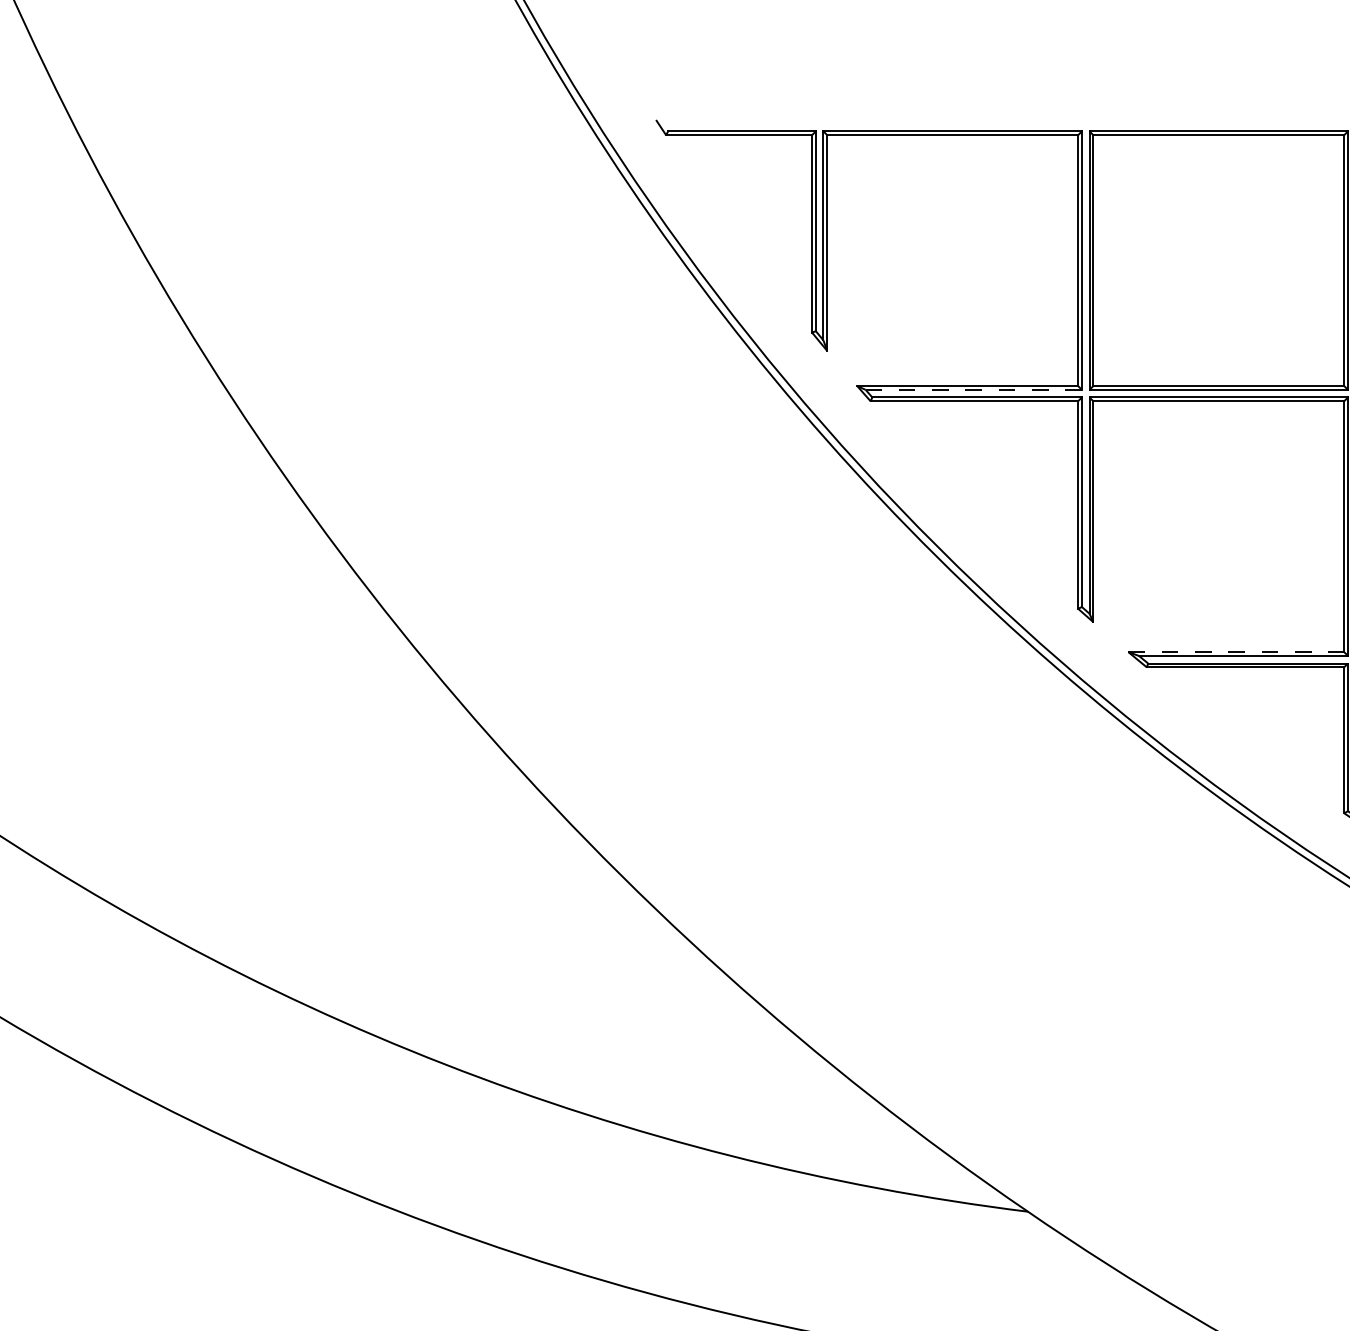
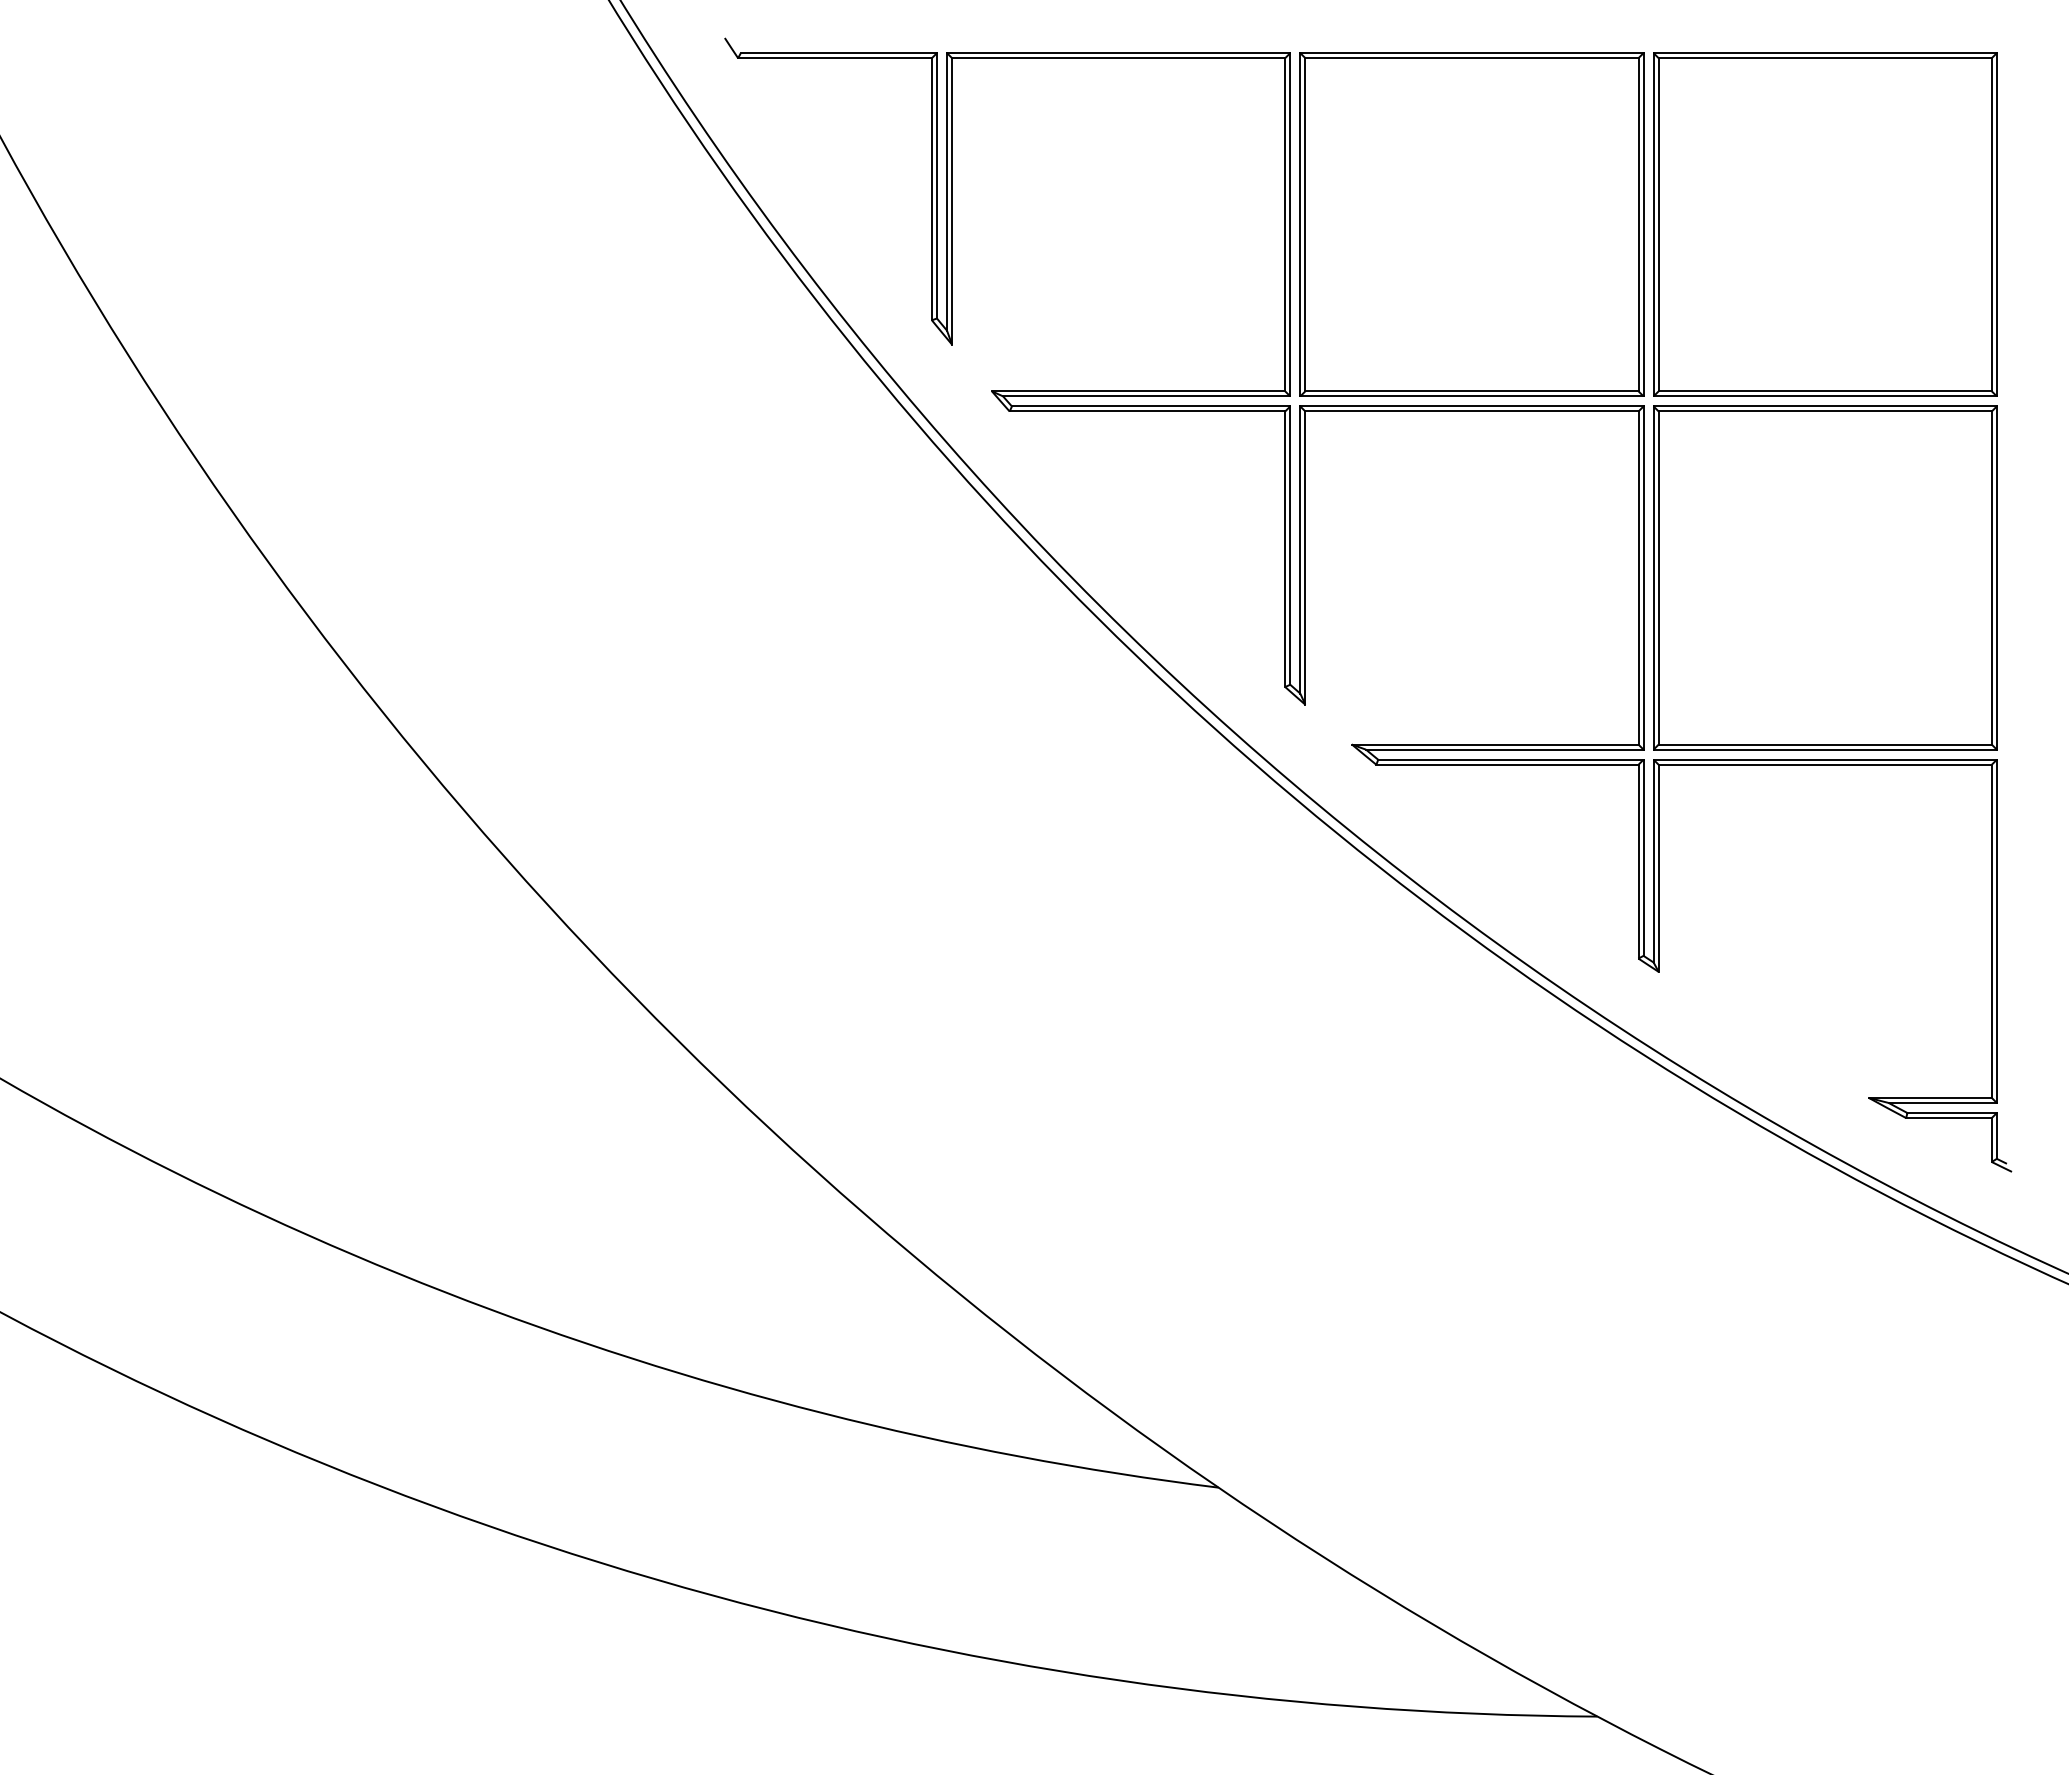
line: (973, 389) -> (1146, 396), dashed -> solid
line: (1236, 652) -> (1495, 744), dashed -> solid

